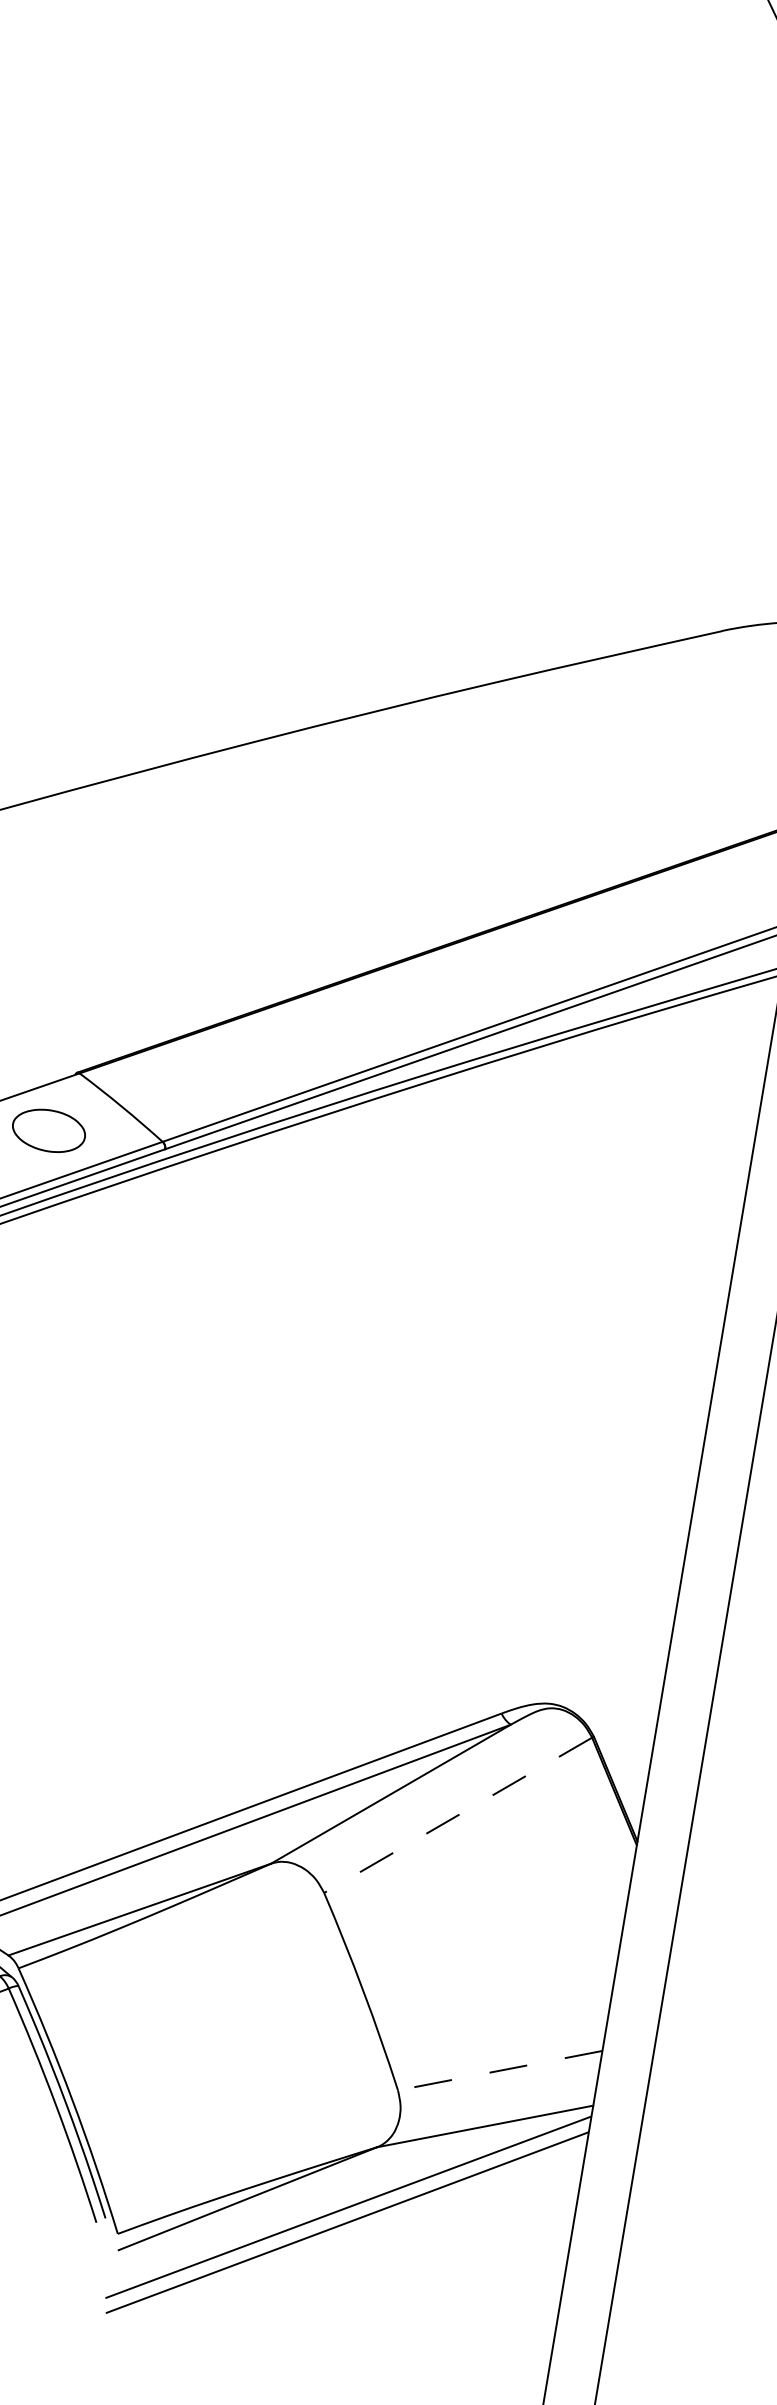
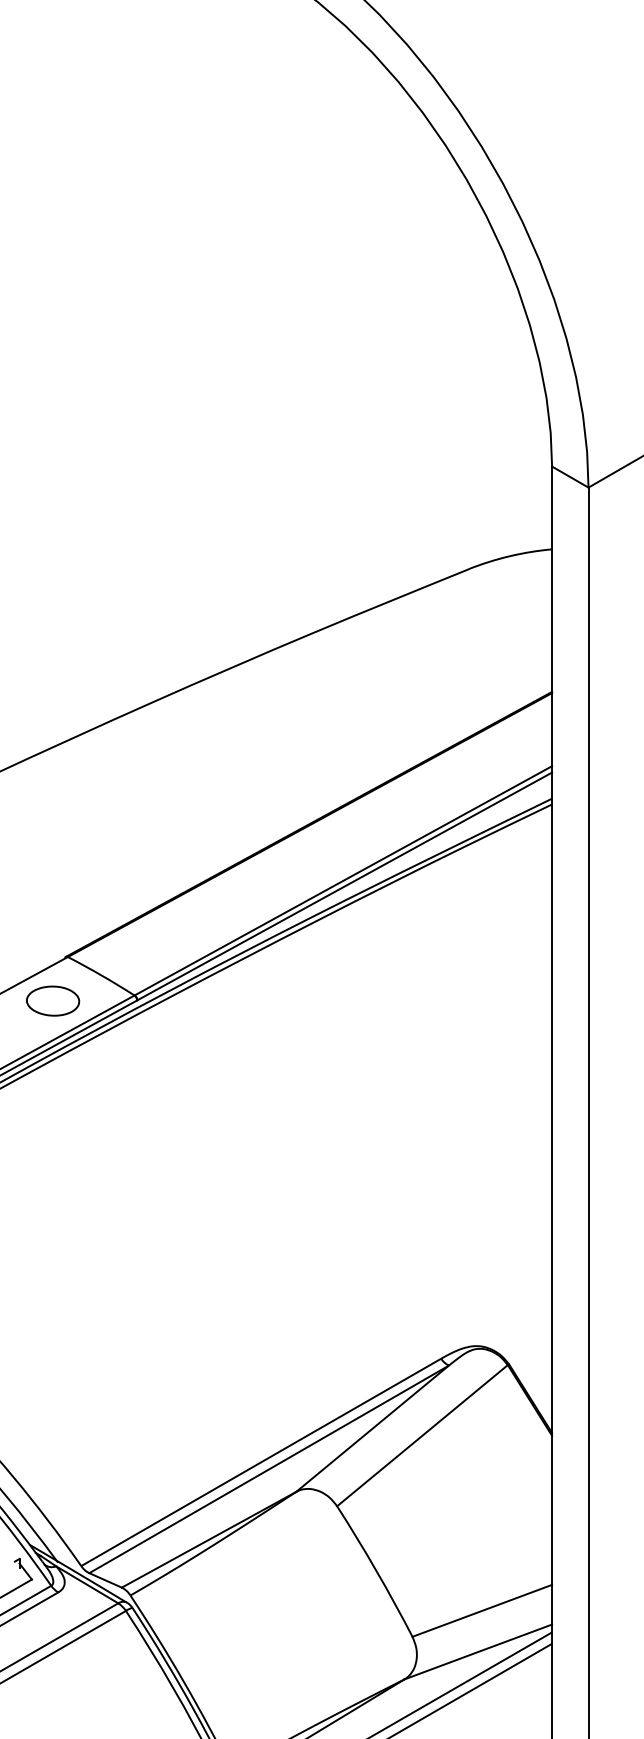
line: (458, 1815) -> (422, 1435), dashed -> solid
line: (498, 2071) -> (481, 1611), dashed -> solid

